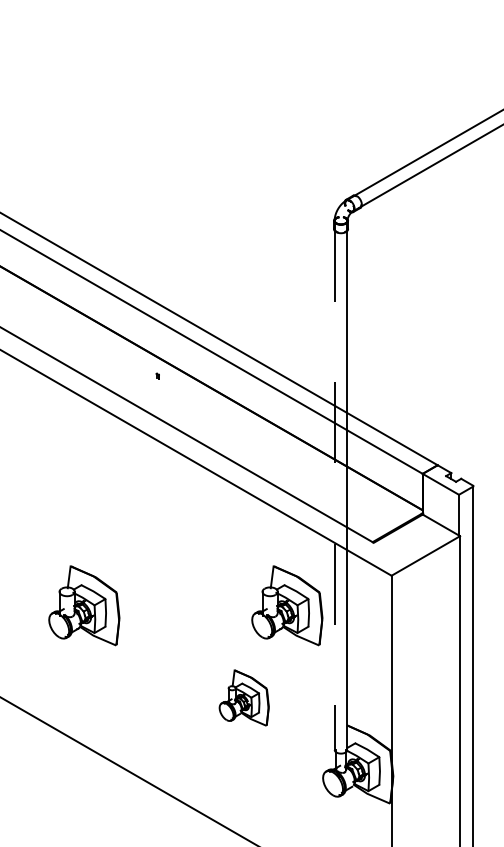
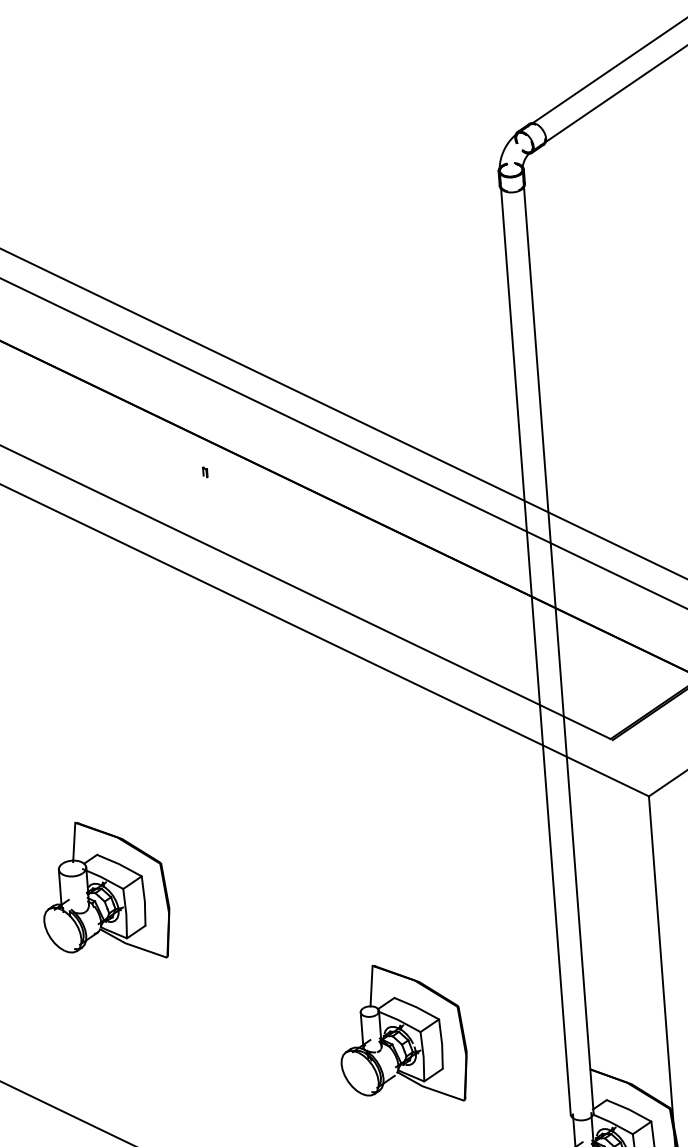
line: (334, 485) -> (535, 643), dashed -> solid
part: (287, 605) -> (467, 863), removed
part: (244, 697) -> (402, 1033), size x1.43

